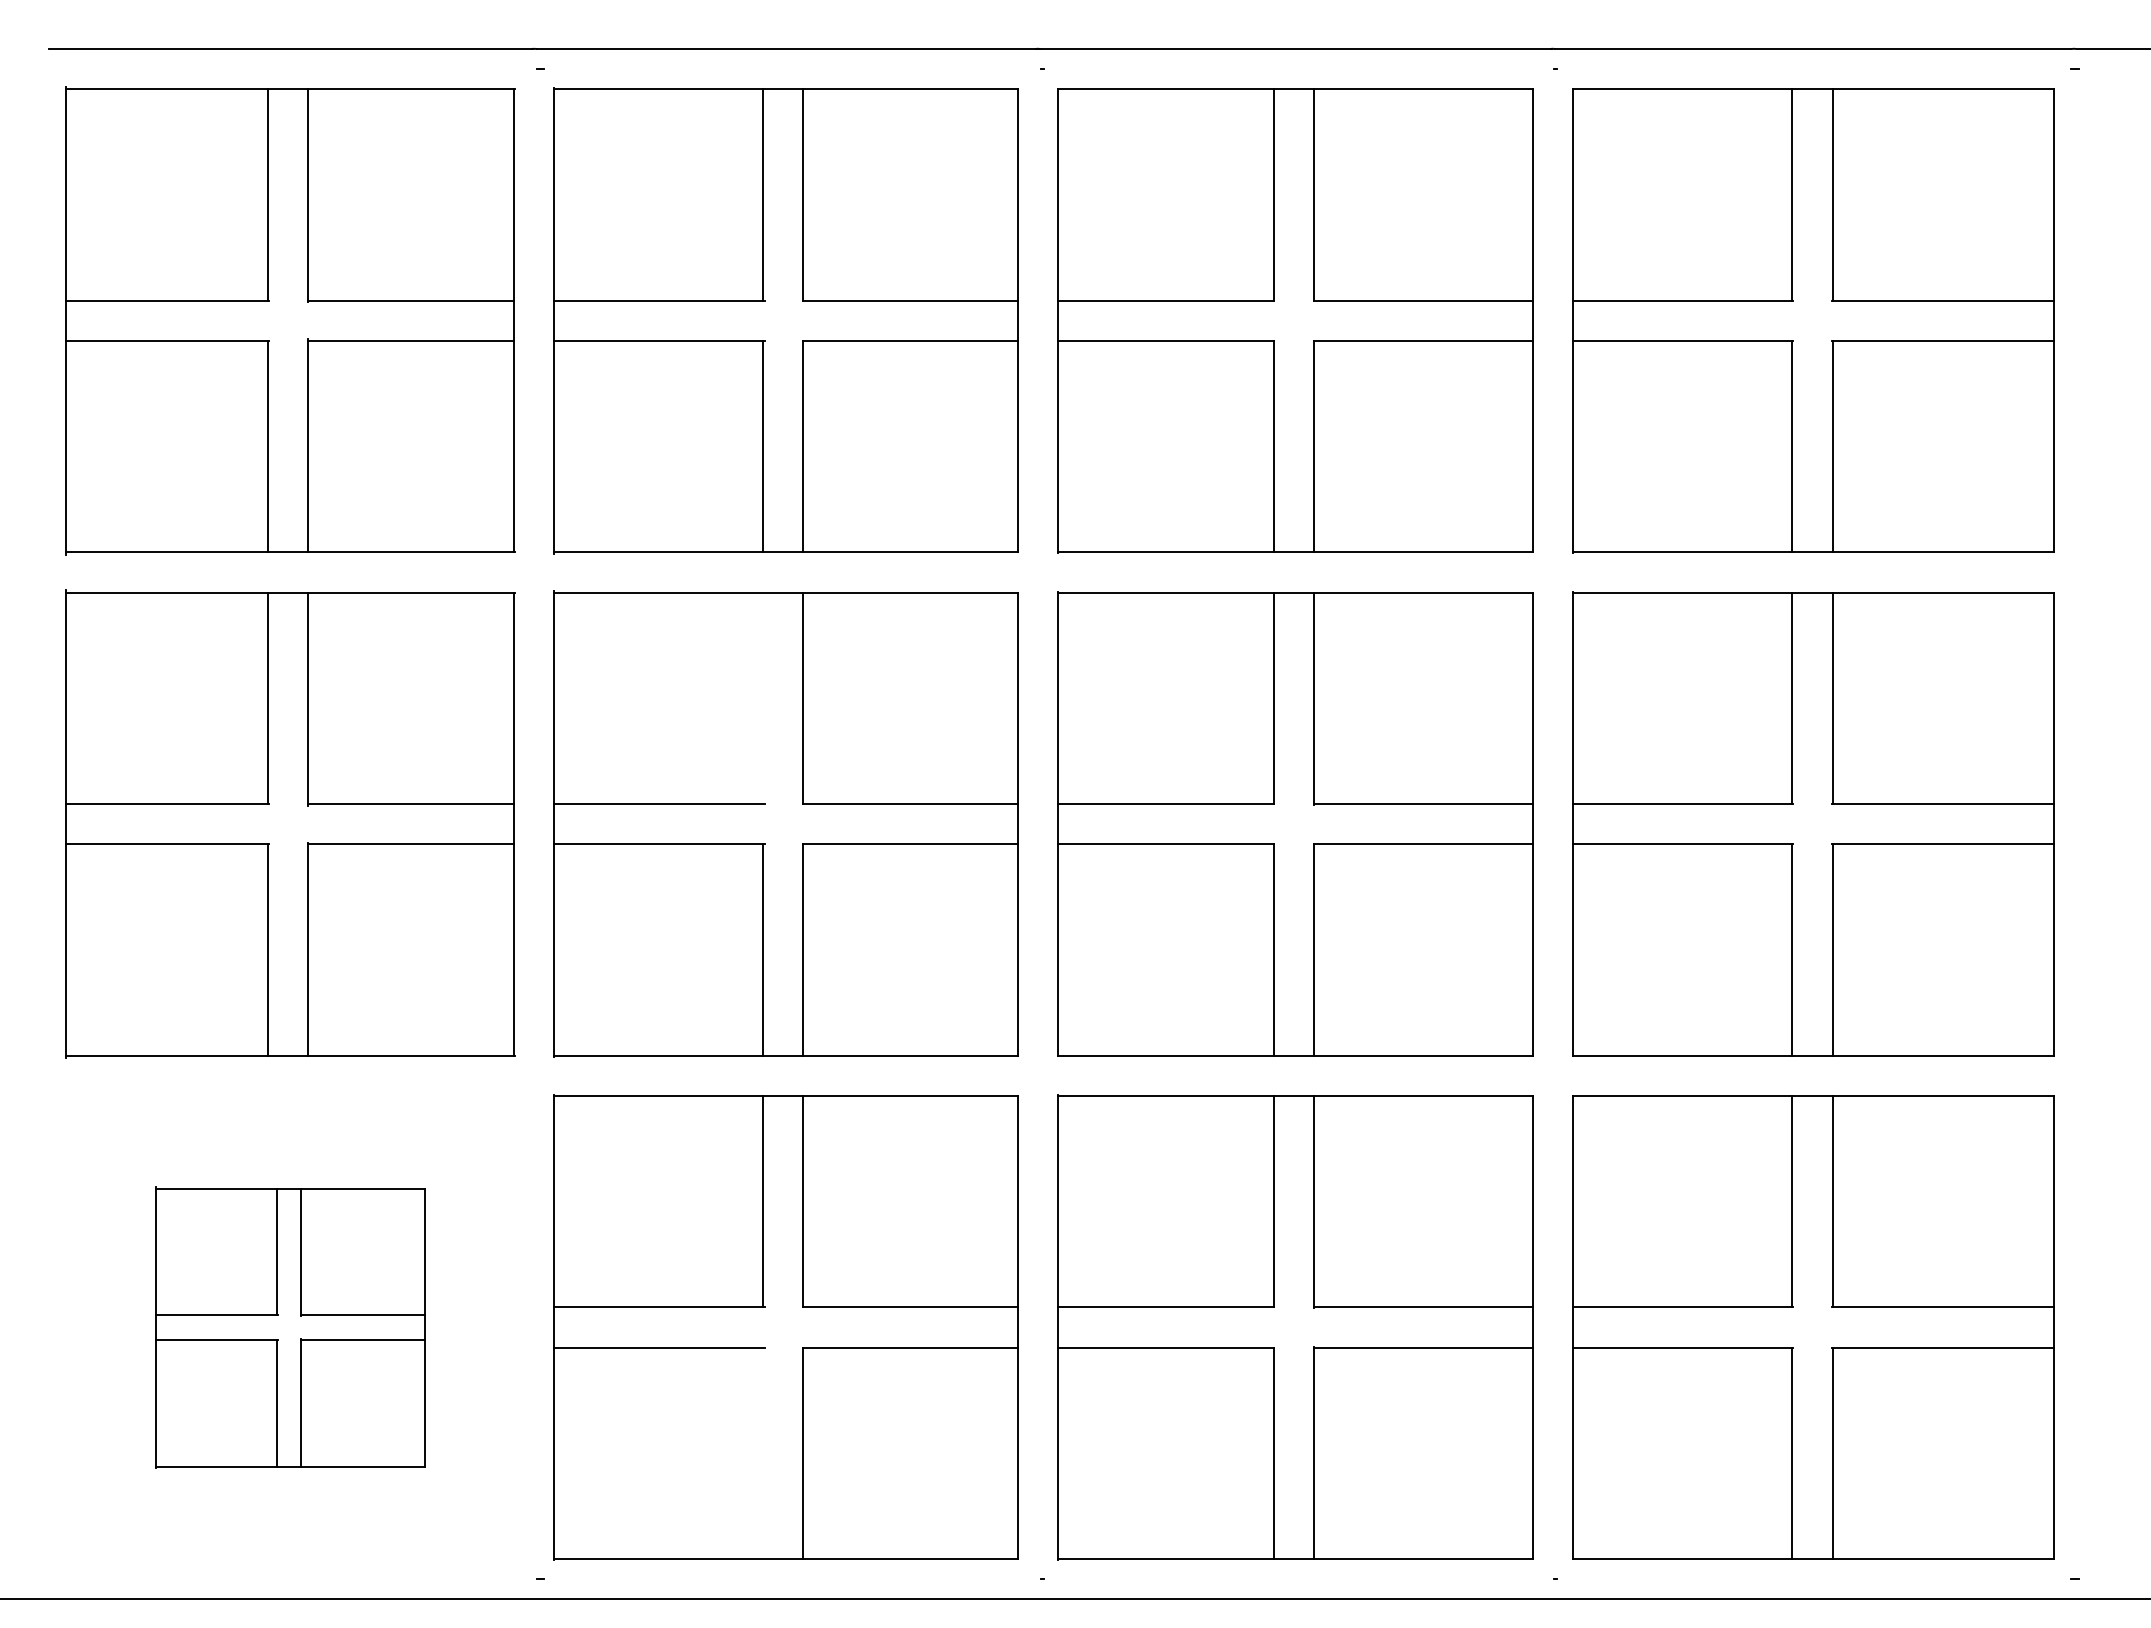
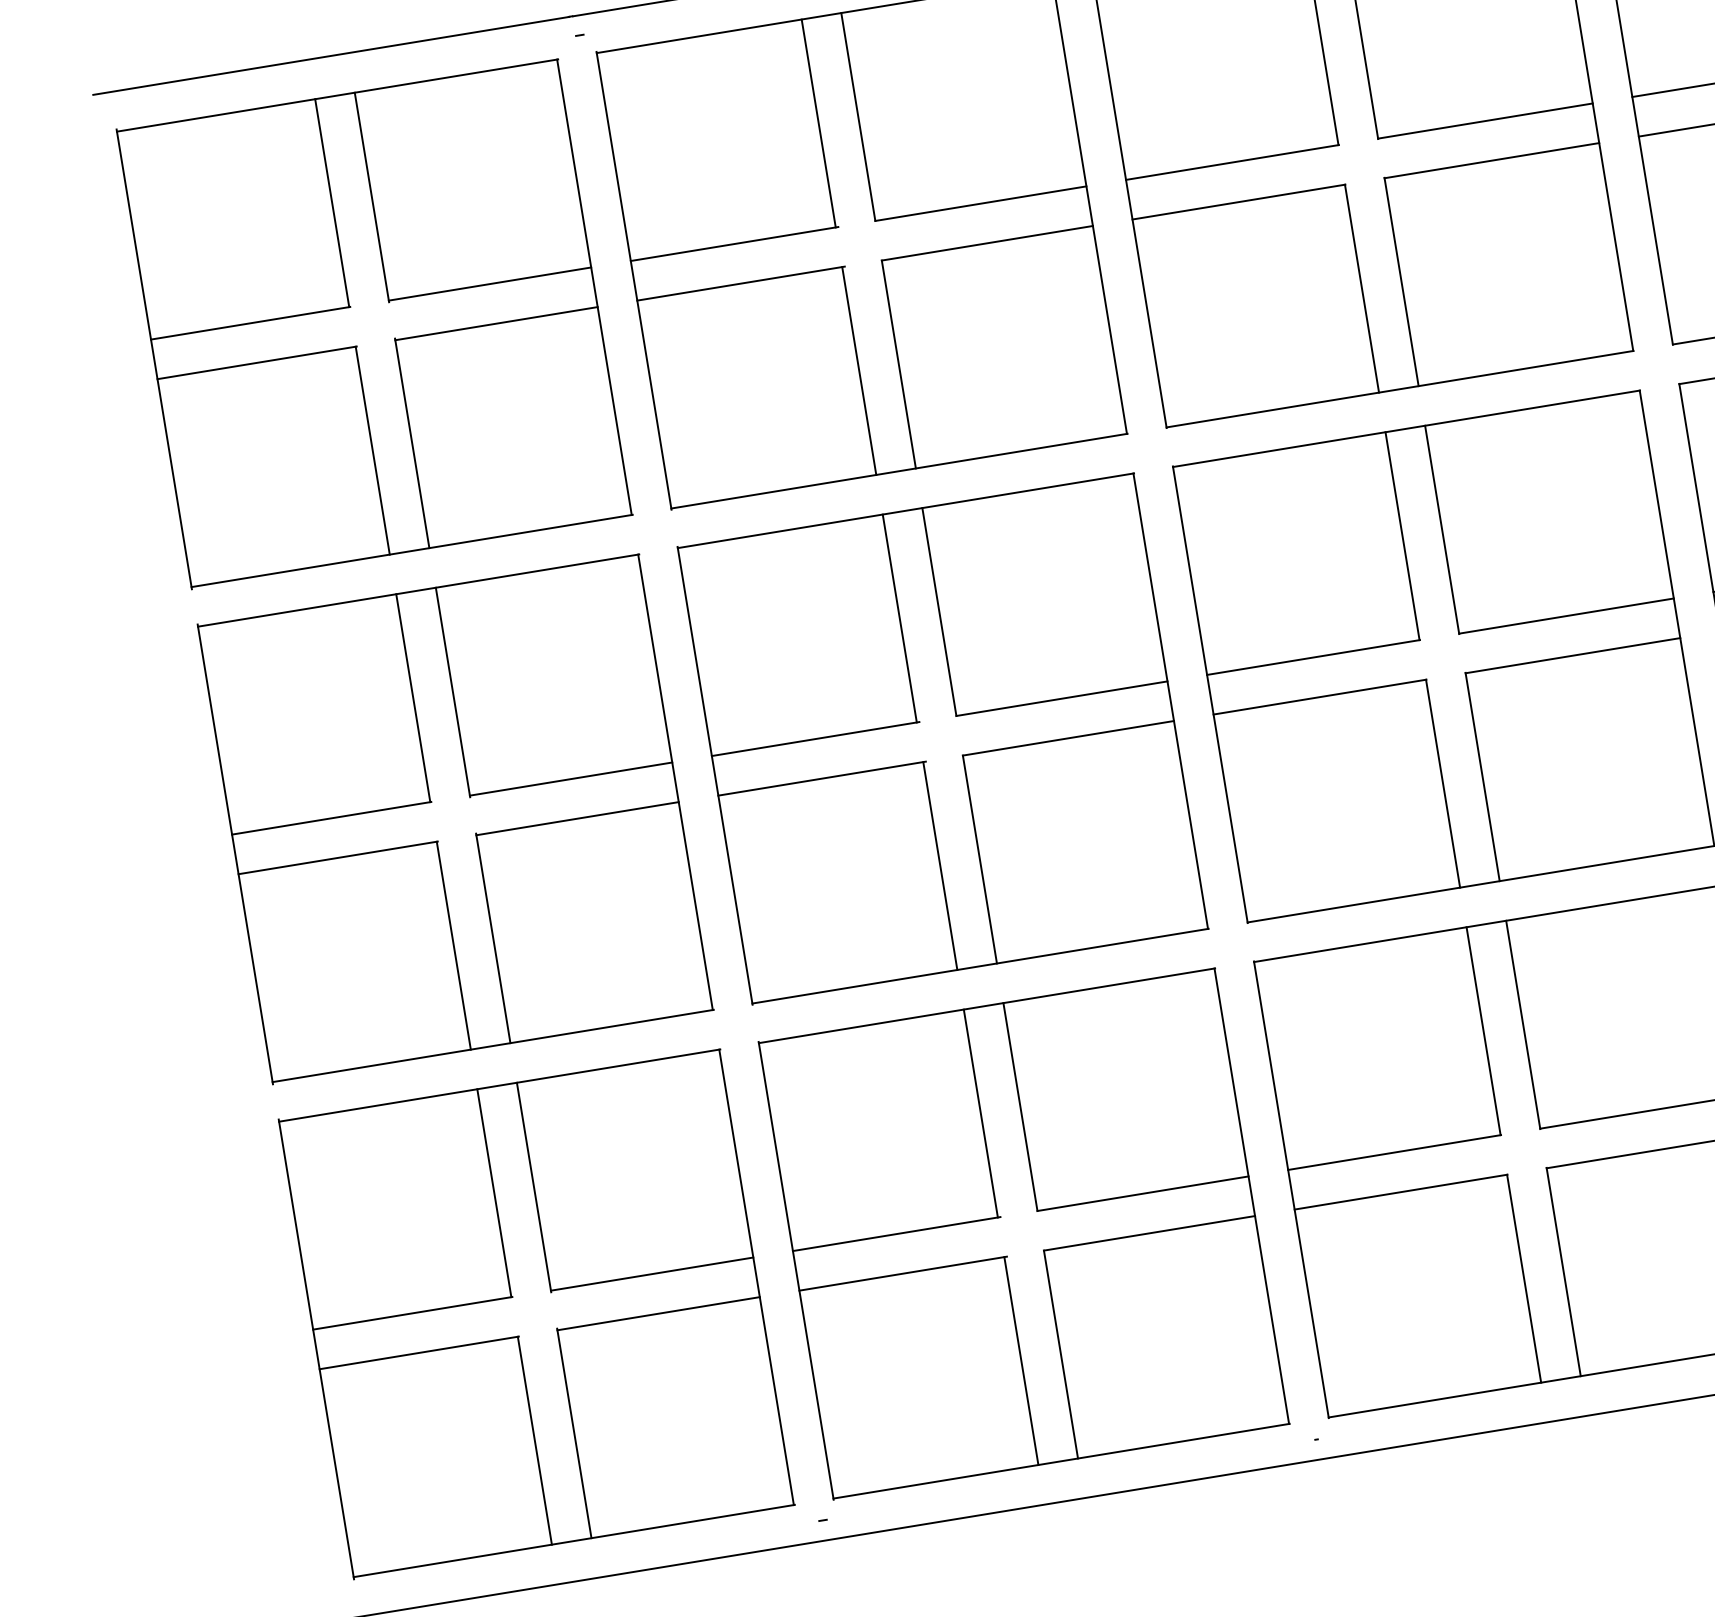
line: (762, 698) -> (899, 618), added
part: (290, 1327) -> (536, 1313), size x1.67
line: (762, 1453) -> (1021, 1361), added

